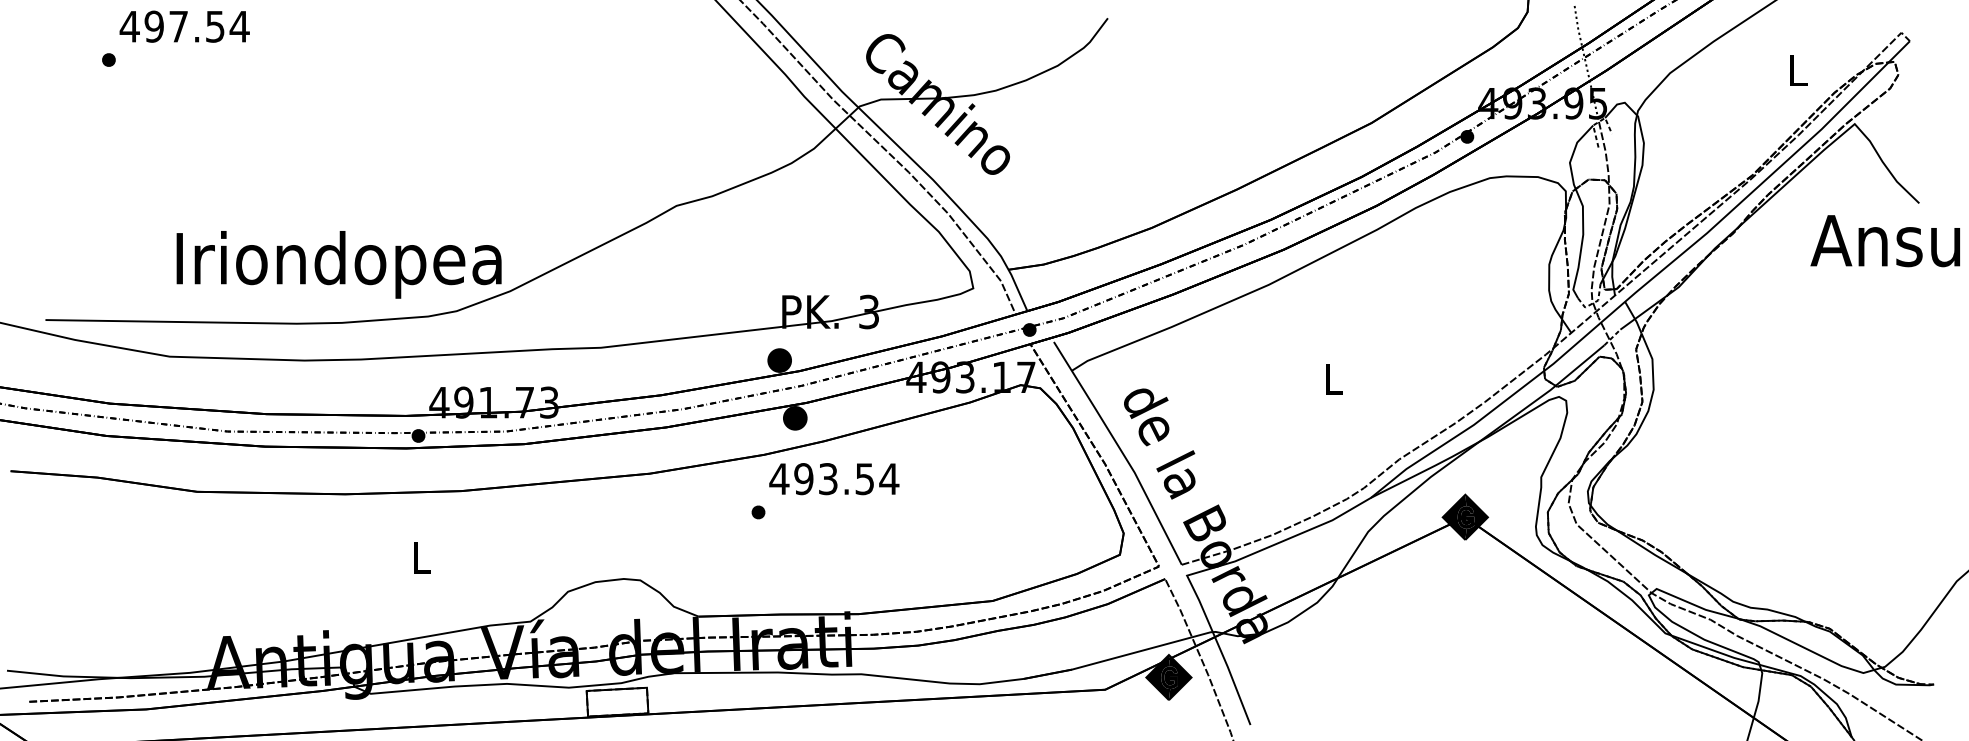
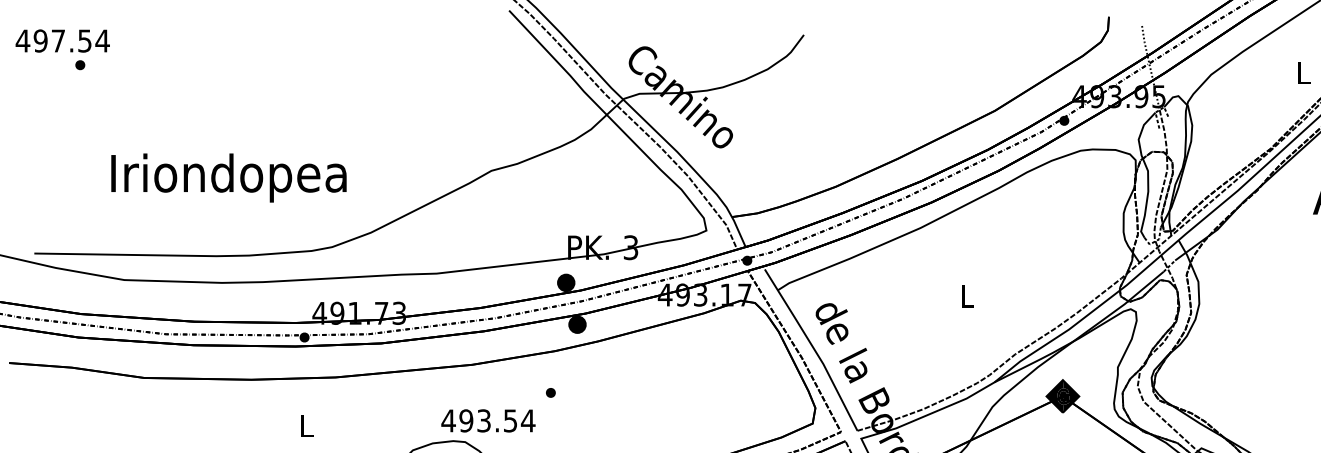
text: (184, 26) -> (62, 40), moved
text: (338, 264) -> (228, 177), moved
text: (834, 479) -> (488, 421), moved

